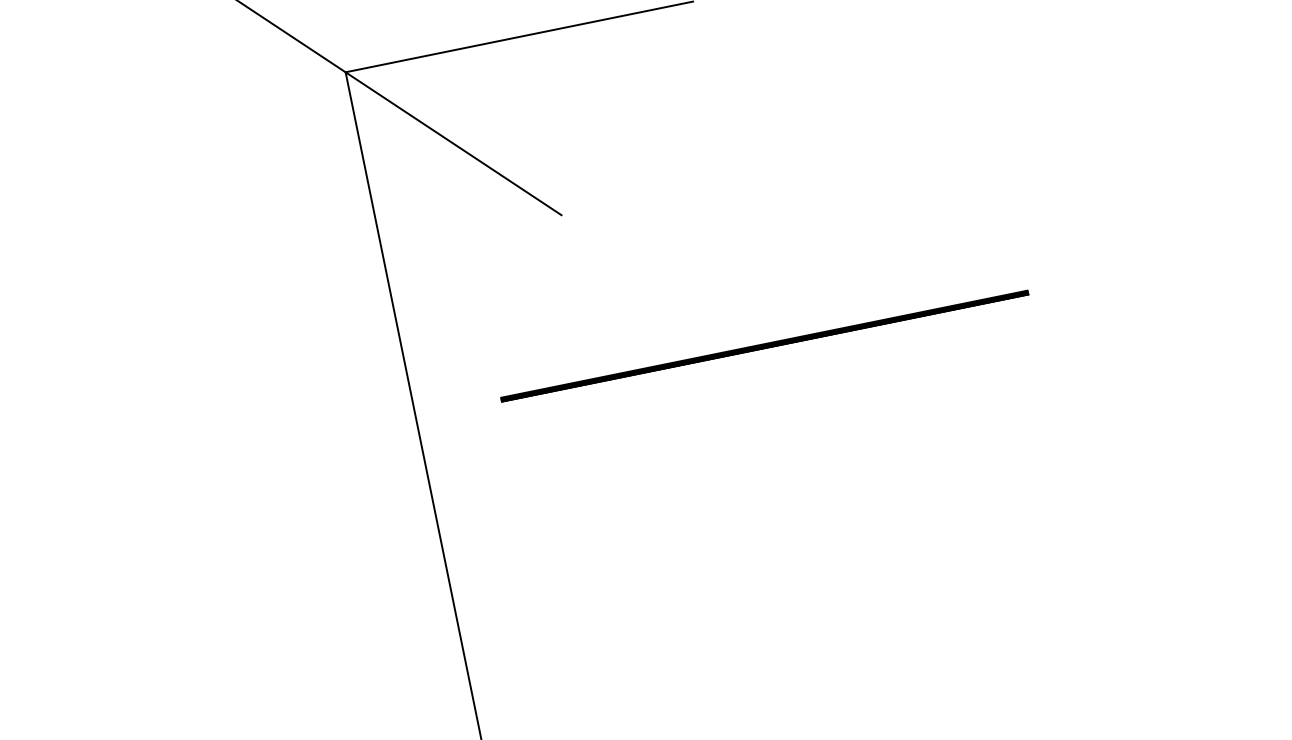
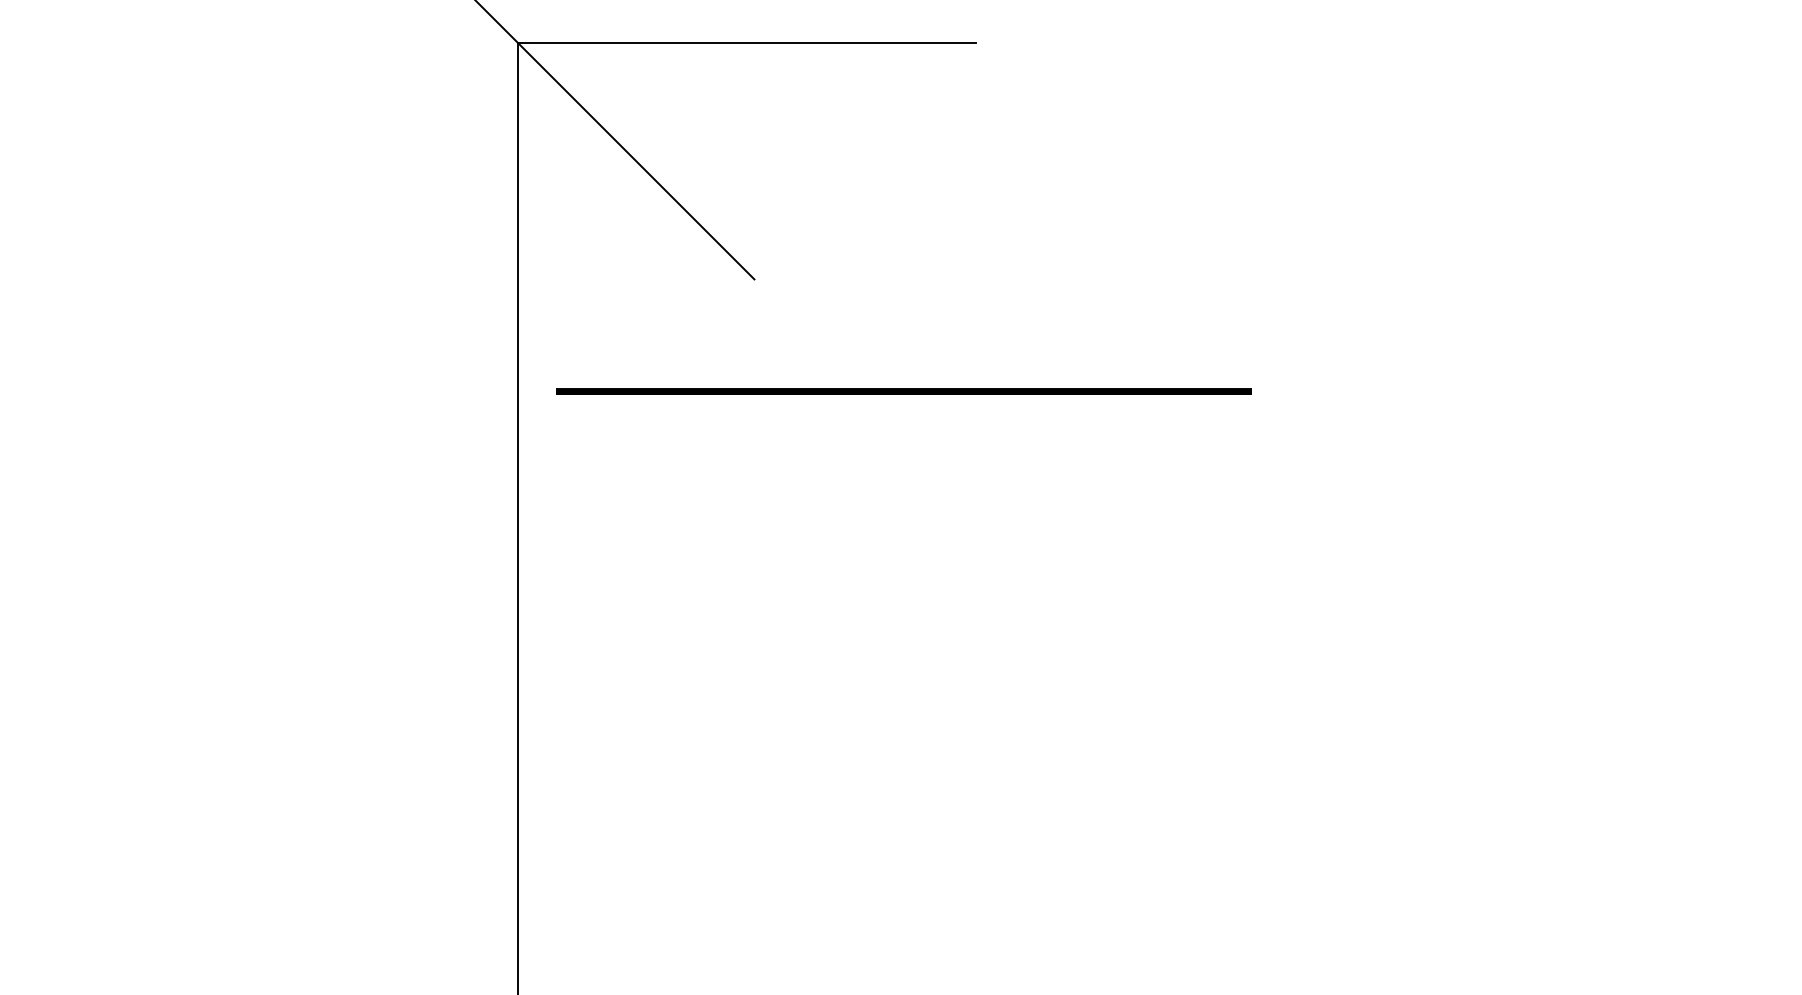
part: (764, 346) -> (903, 391), moved

